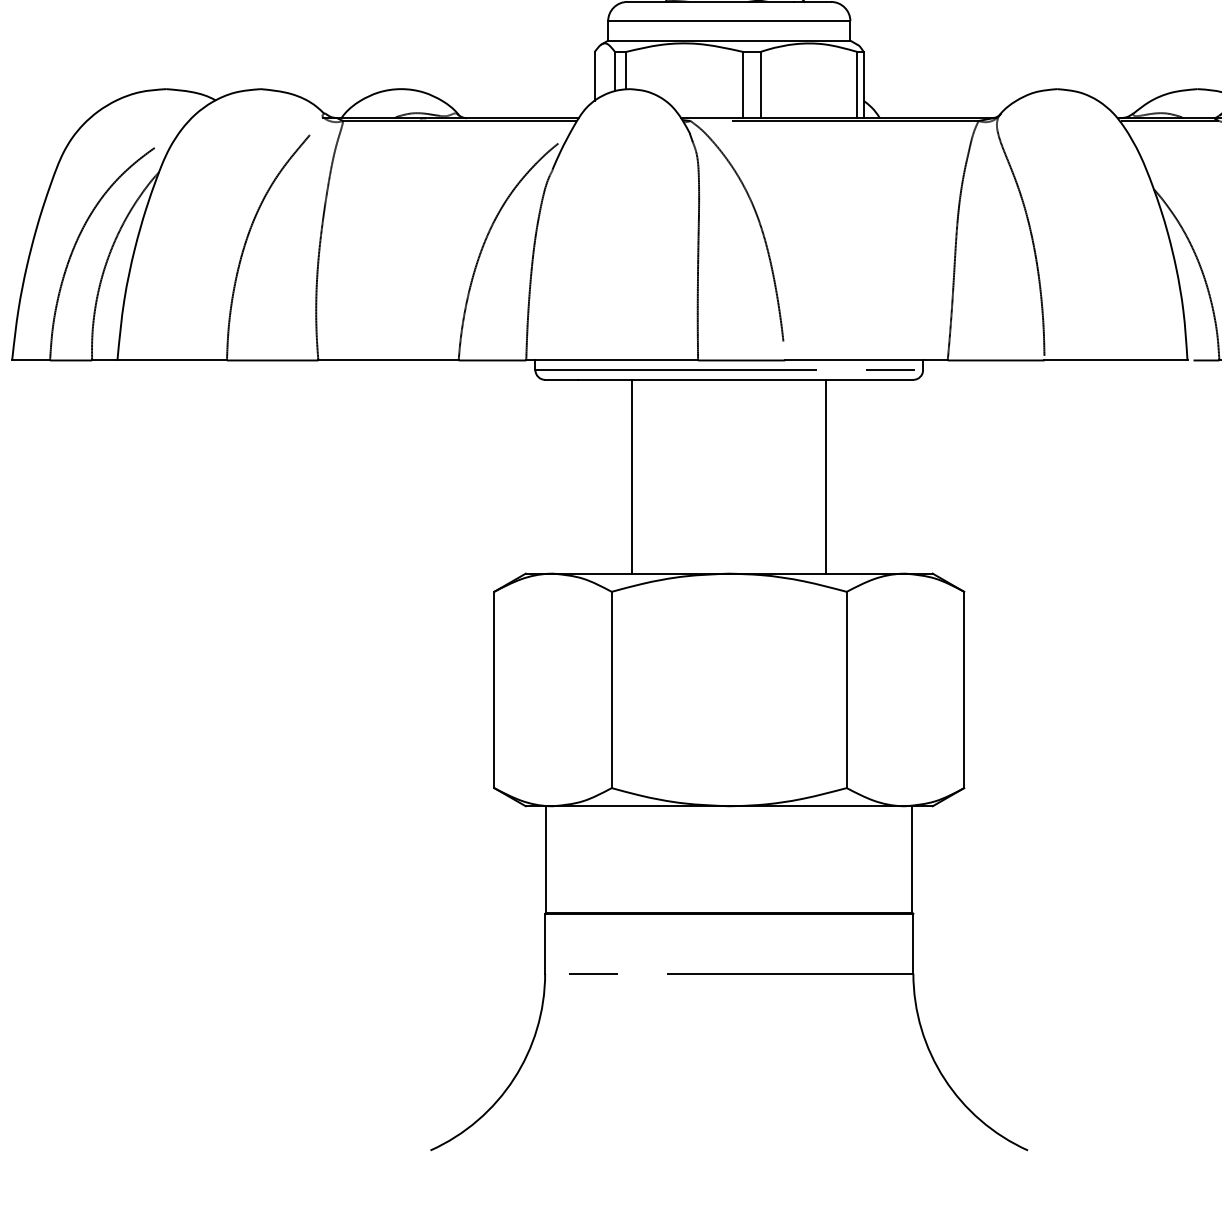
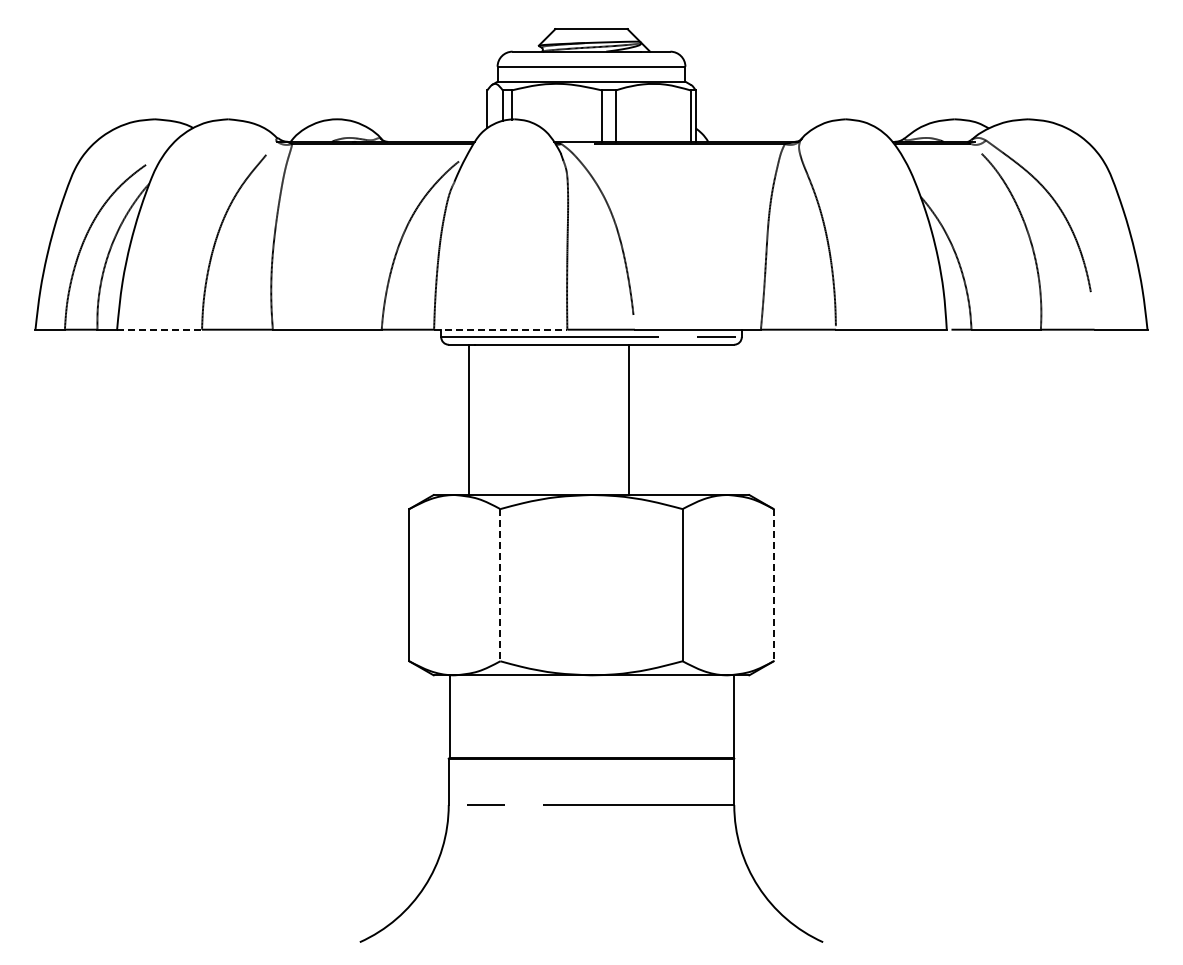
line: (173, 360) -> (160, 329), solid -> dashed
line: (611, 360) -> (500, 329), solid -> dashed
line: (632, 476) -> (469, 419), moved
line: (825, 476) -> (628, 419), moved
line: (611, 690) -> (500, 585), solid -> dashed
line: (963, 690) -> (773, 585), solid -> dashed

